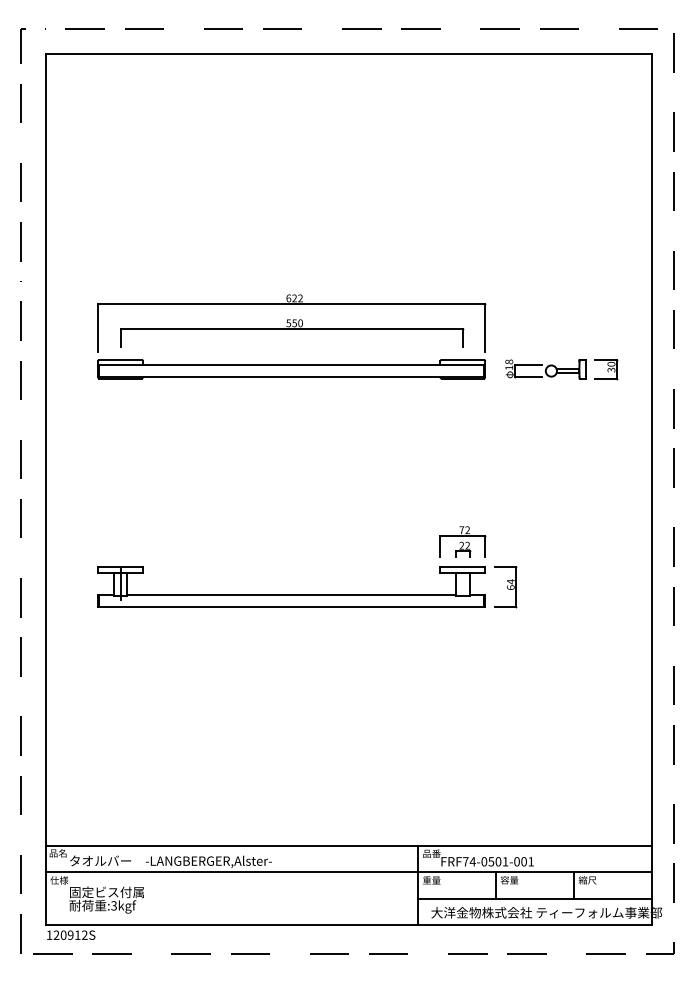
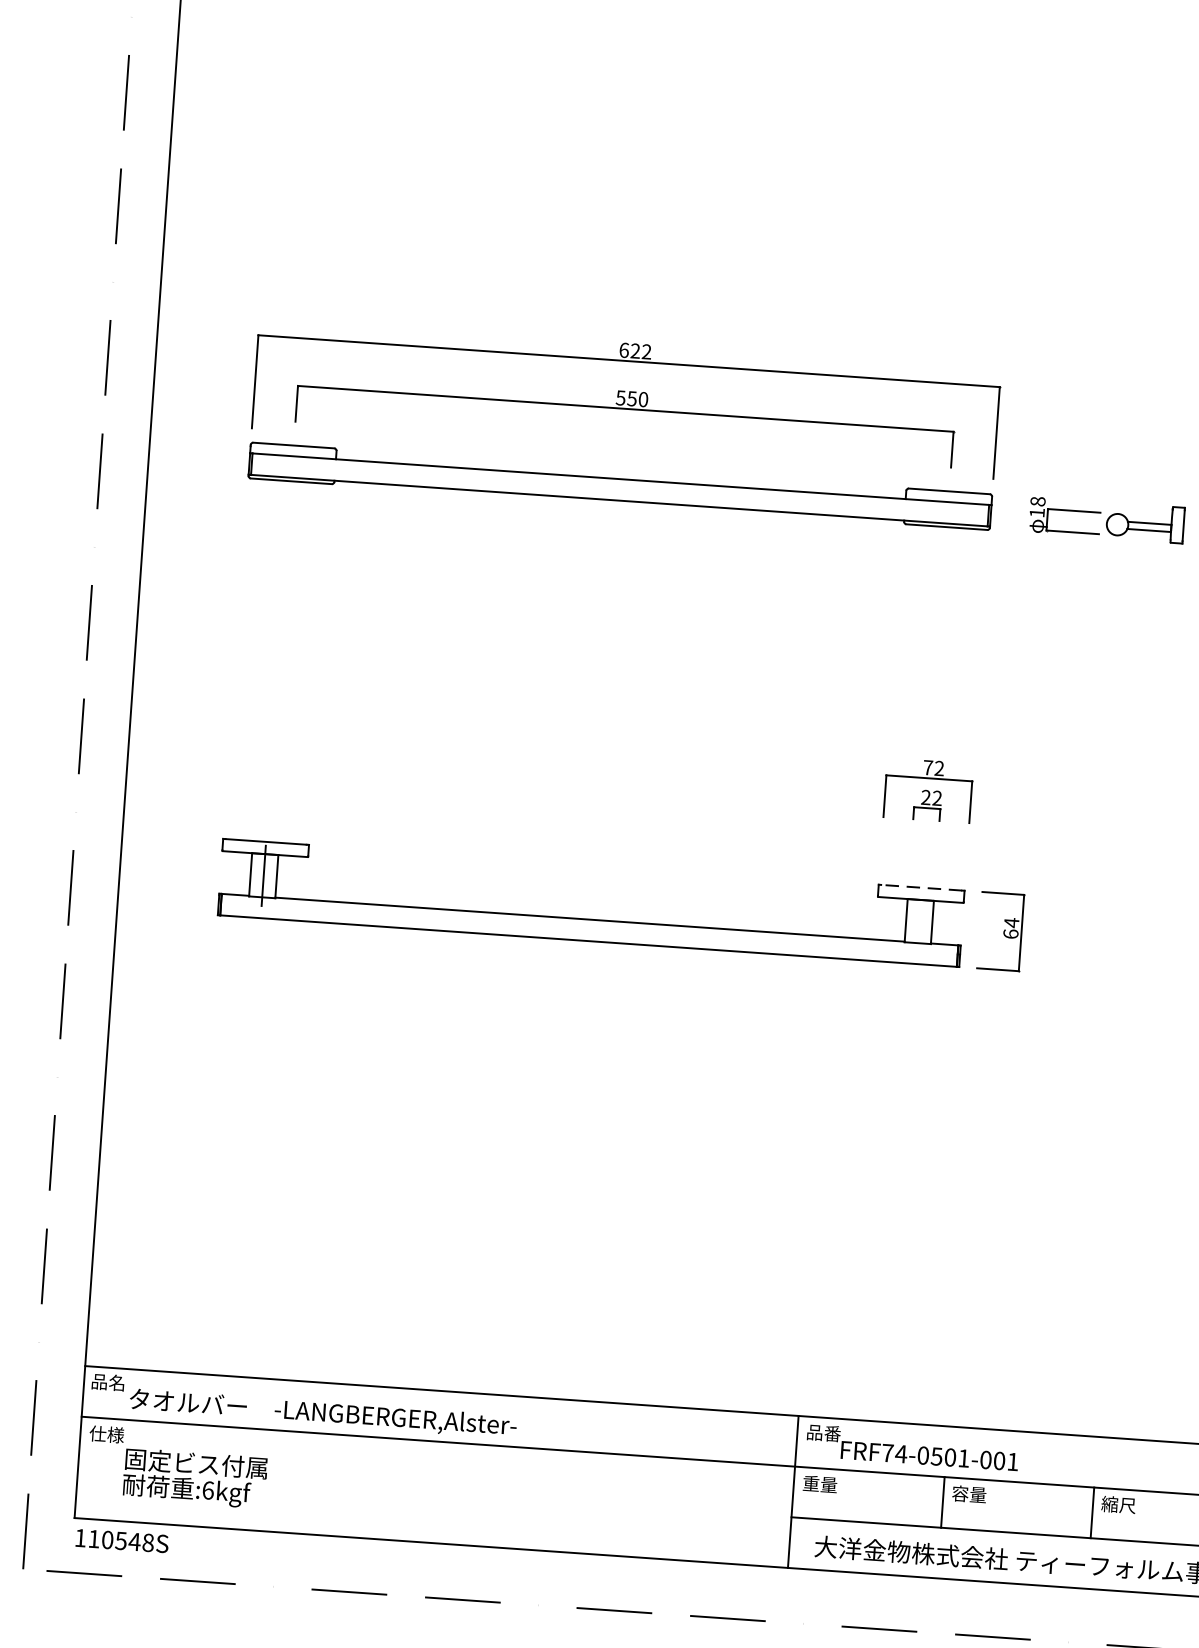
part: (462, 541) -> (927, 789), moved
line: (462, 566) -> (921, 887), solid -> dashed
text: (114, 905) -> (209, 1489), :3kgf -> :6kgf
text: (70, 934) -> (120, 1539), 120912S -> 110548S

